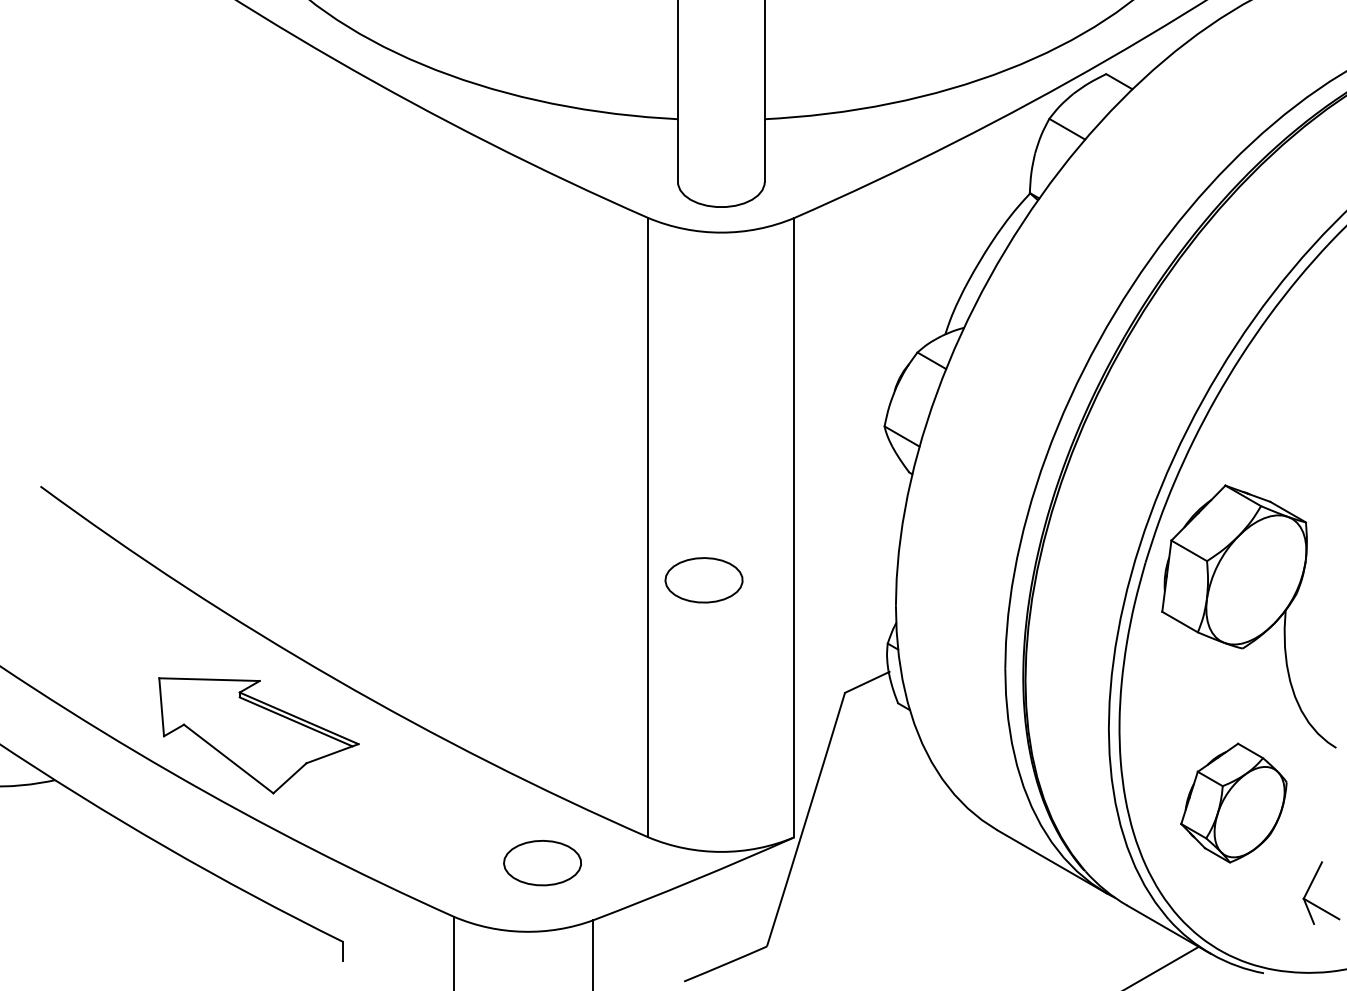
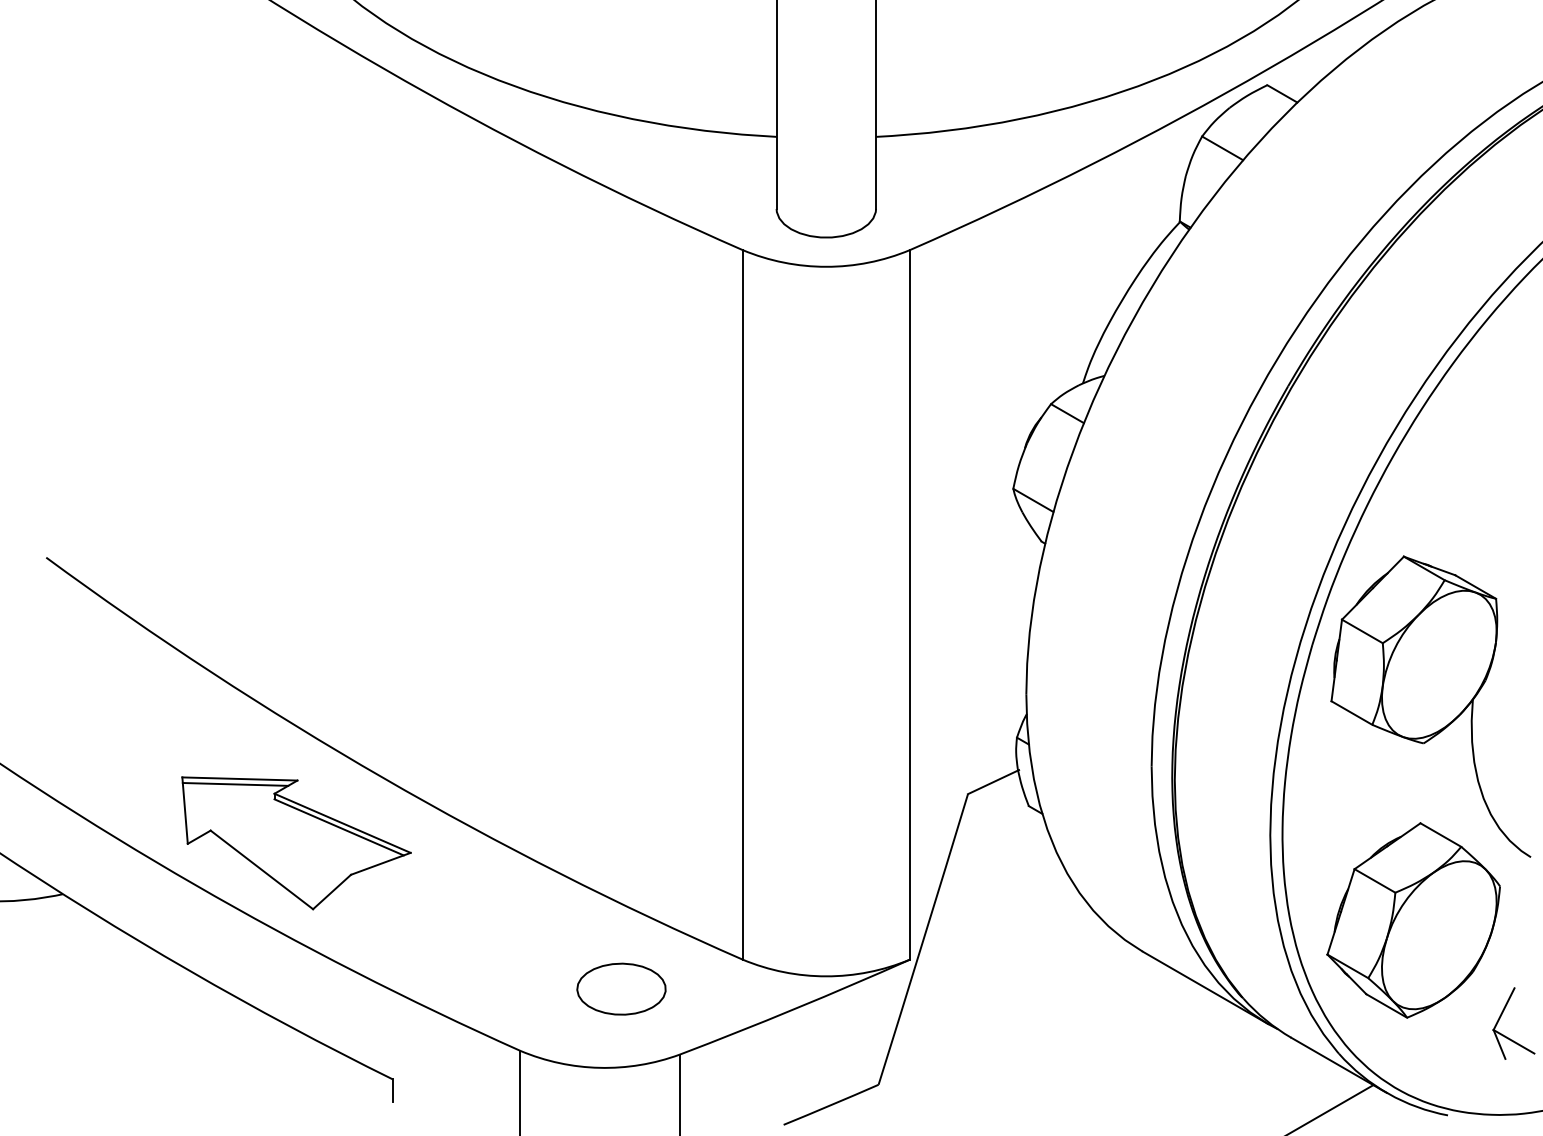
part: (704, 579) -> (806, 664), removed
line: (205, 684) -> (235, 784), added
part: (1233, 803) -> (1413, 920), size x1.43

